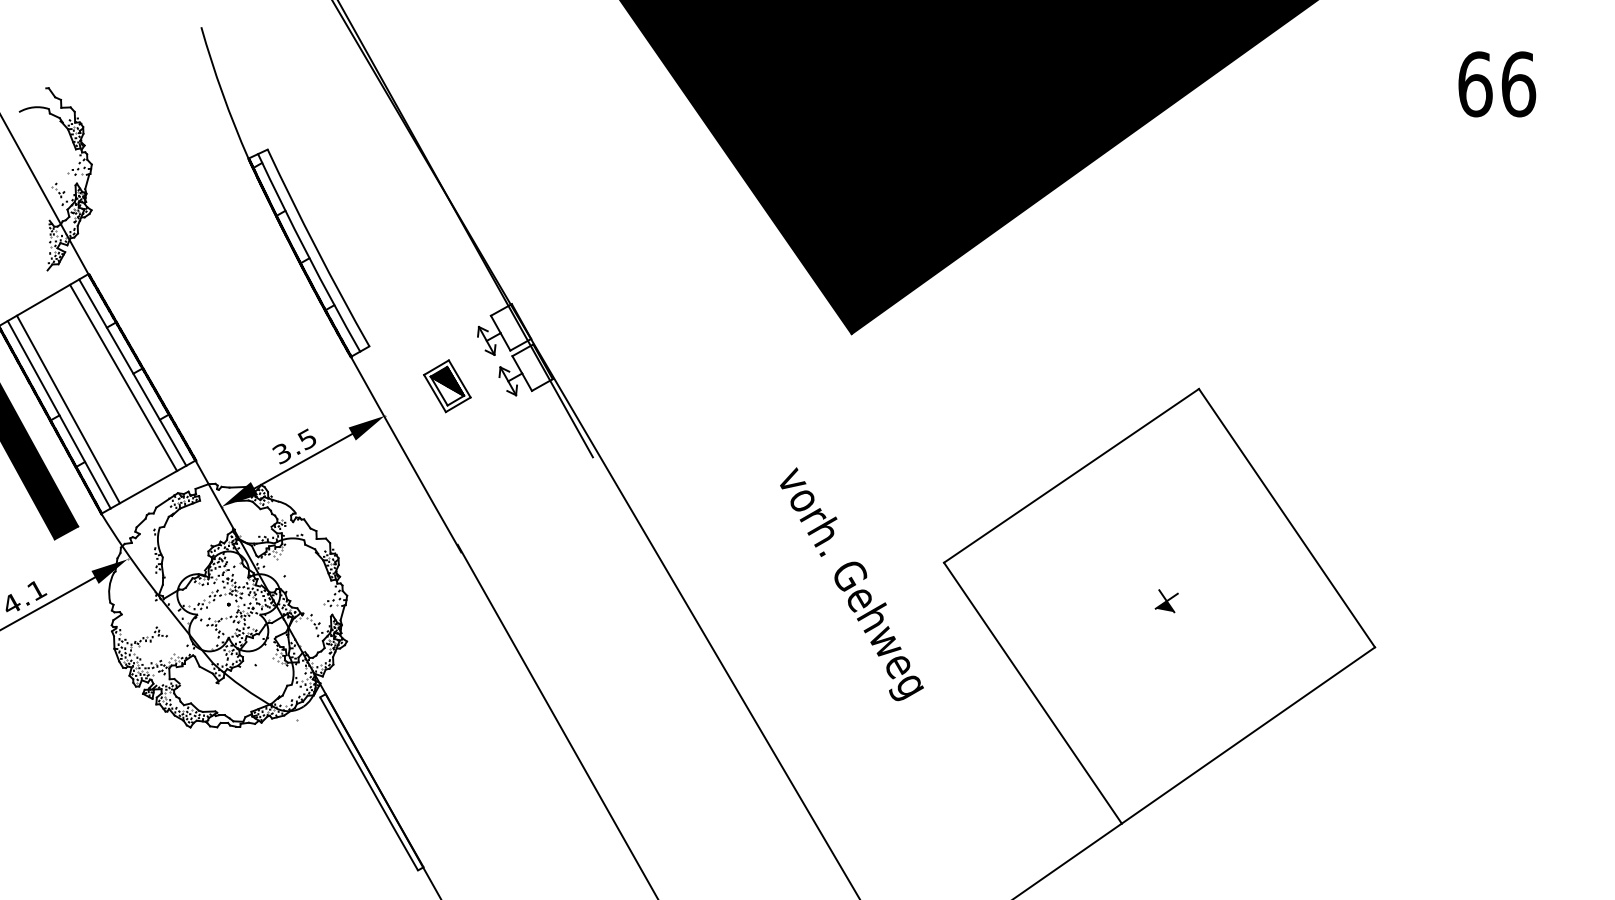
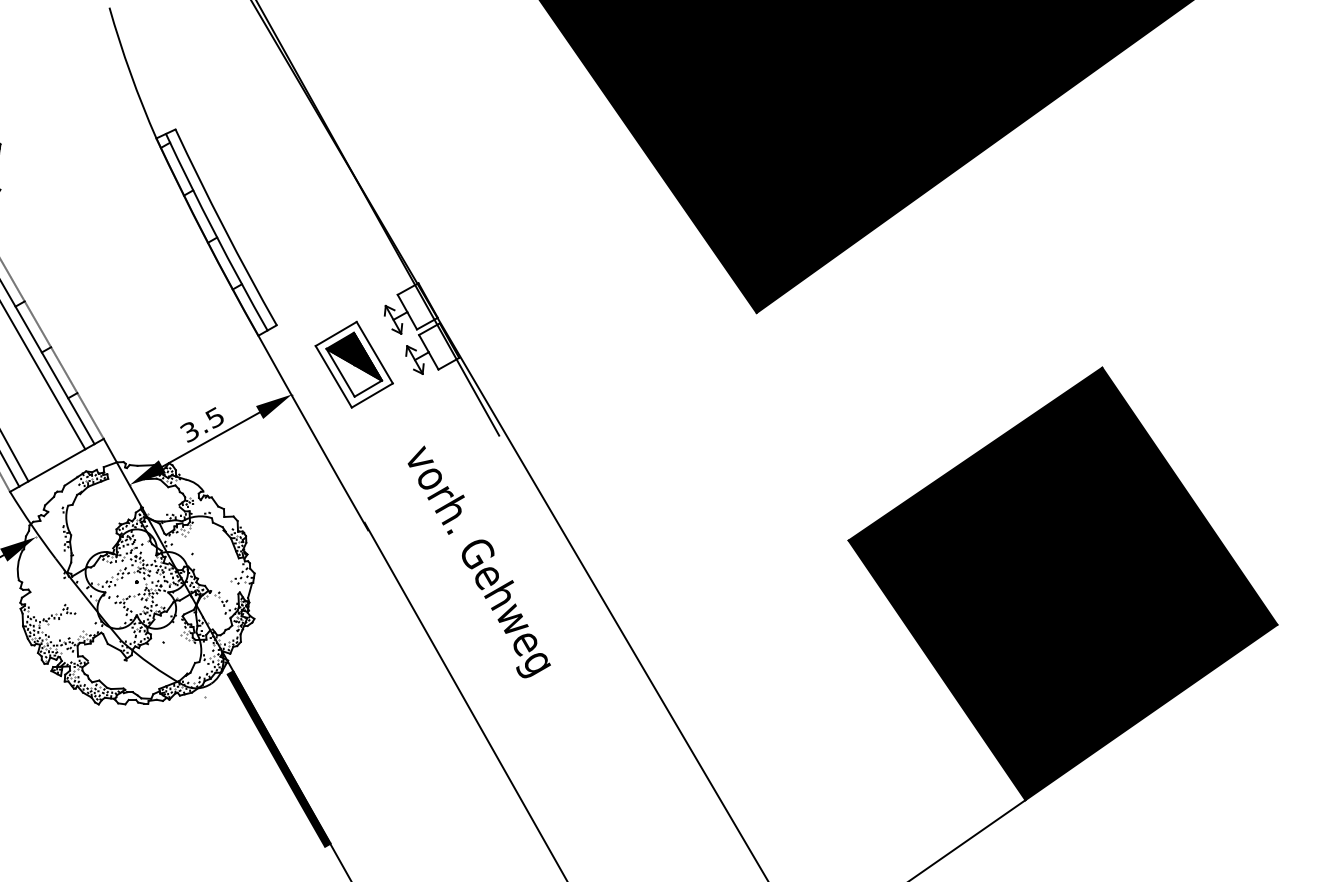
part: (447, 386) -> (354, 365), size x1.67
text: (851, 584) -> (478, 562), moved
fill: (1159, 605) -> (1062, 583), added
fill: (371, 782) -> (278, 759), added

